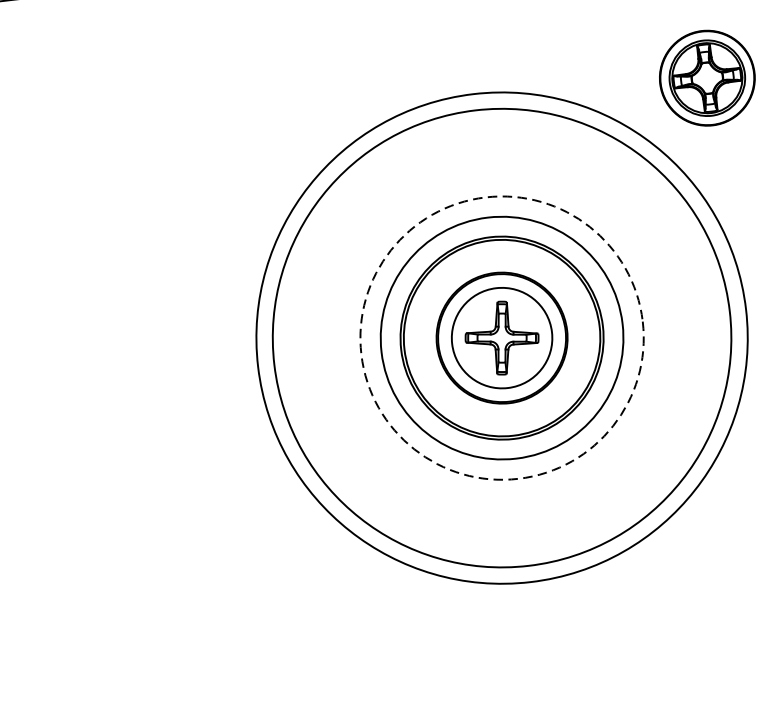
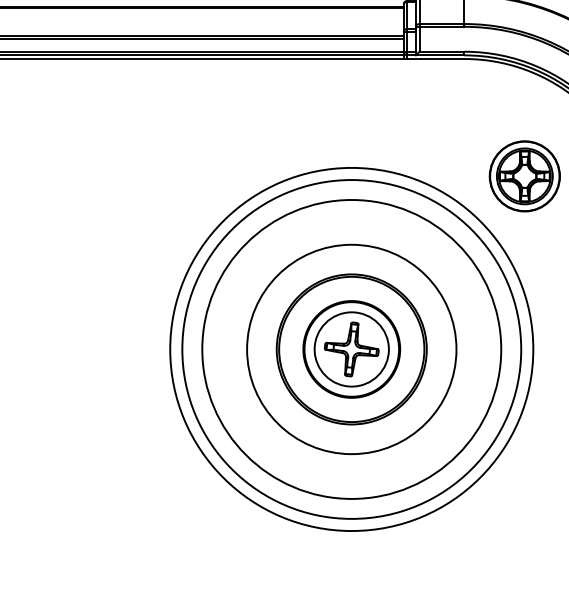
circle: (501, 338) -> (351, 349), dashed -> solid
circle: (501, 338) -> (351, 349), size x1.67

